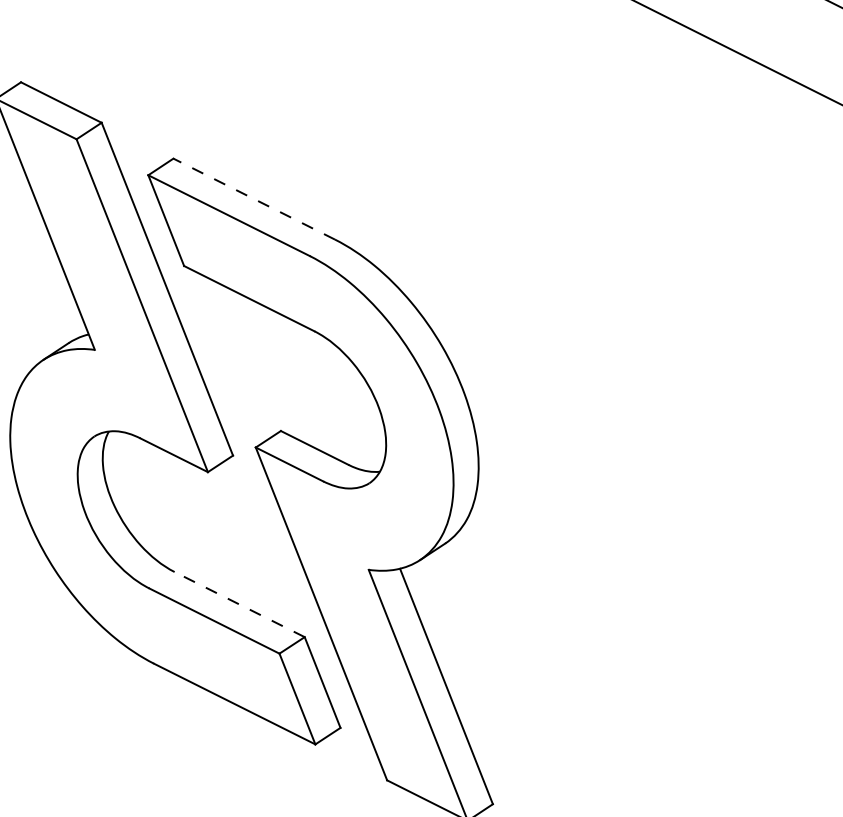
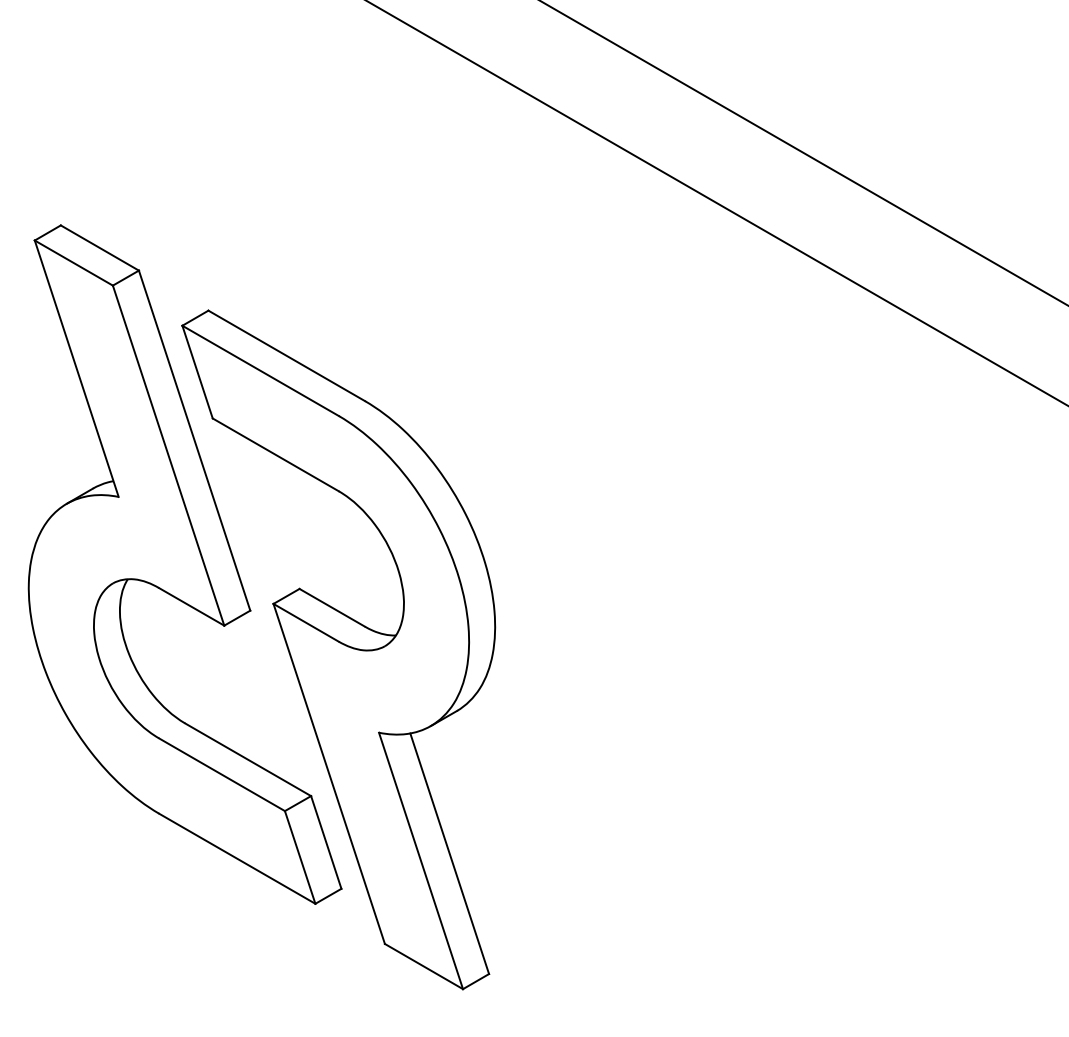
line: (254, 198) -> (286, 355), dashed -> solid
line: (240, 604) -> (248, 759), dashed -> solid

